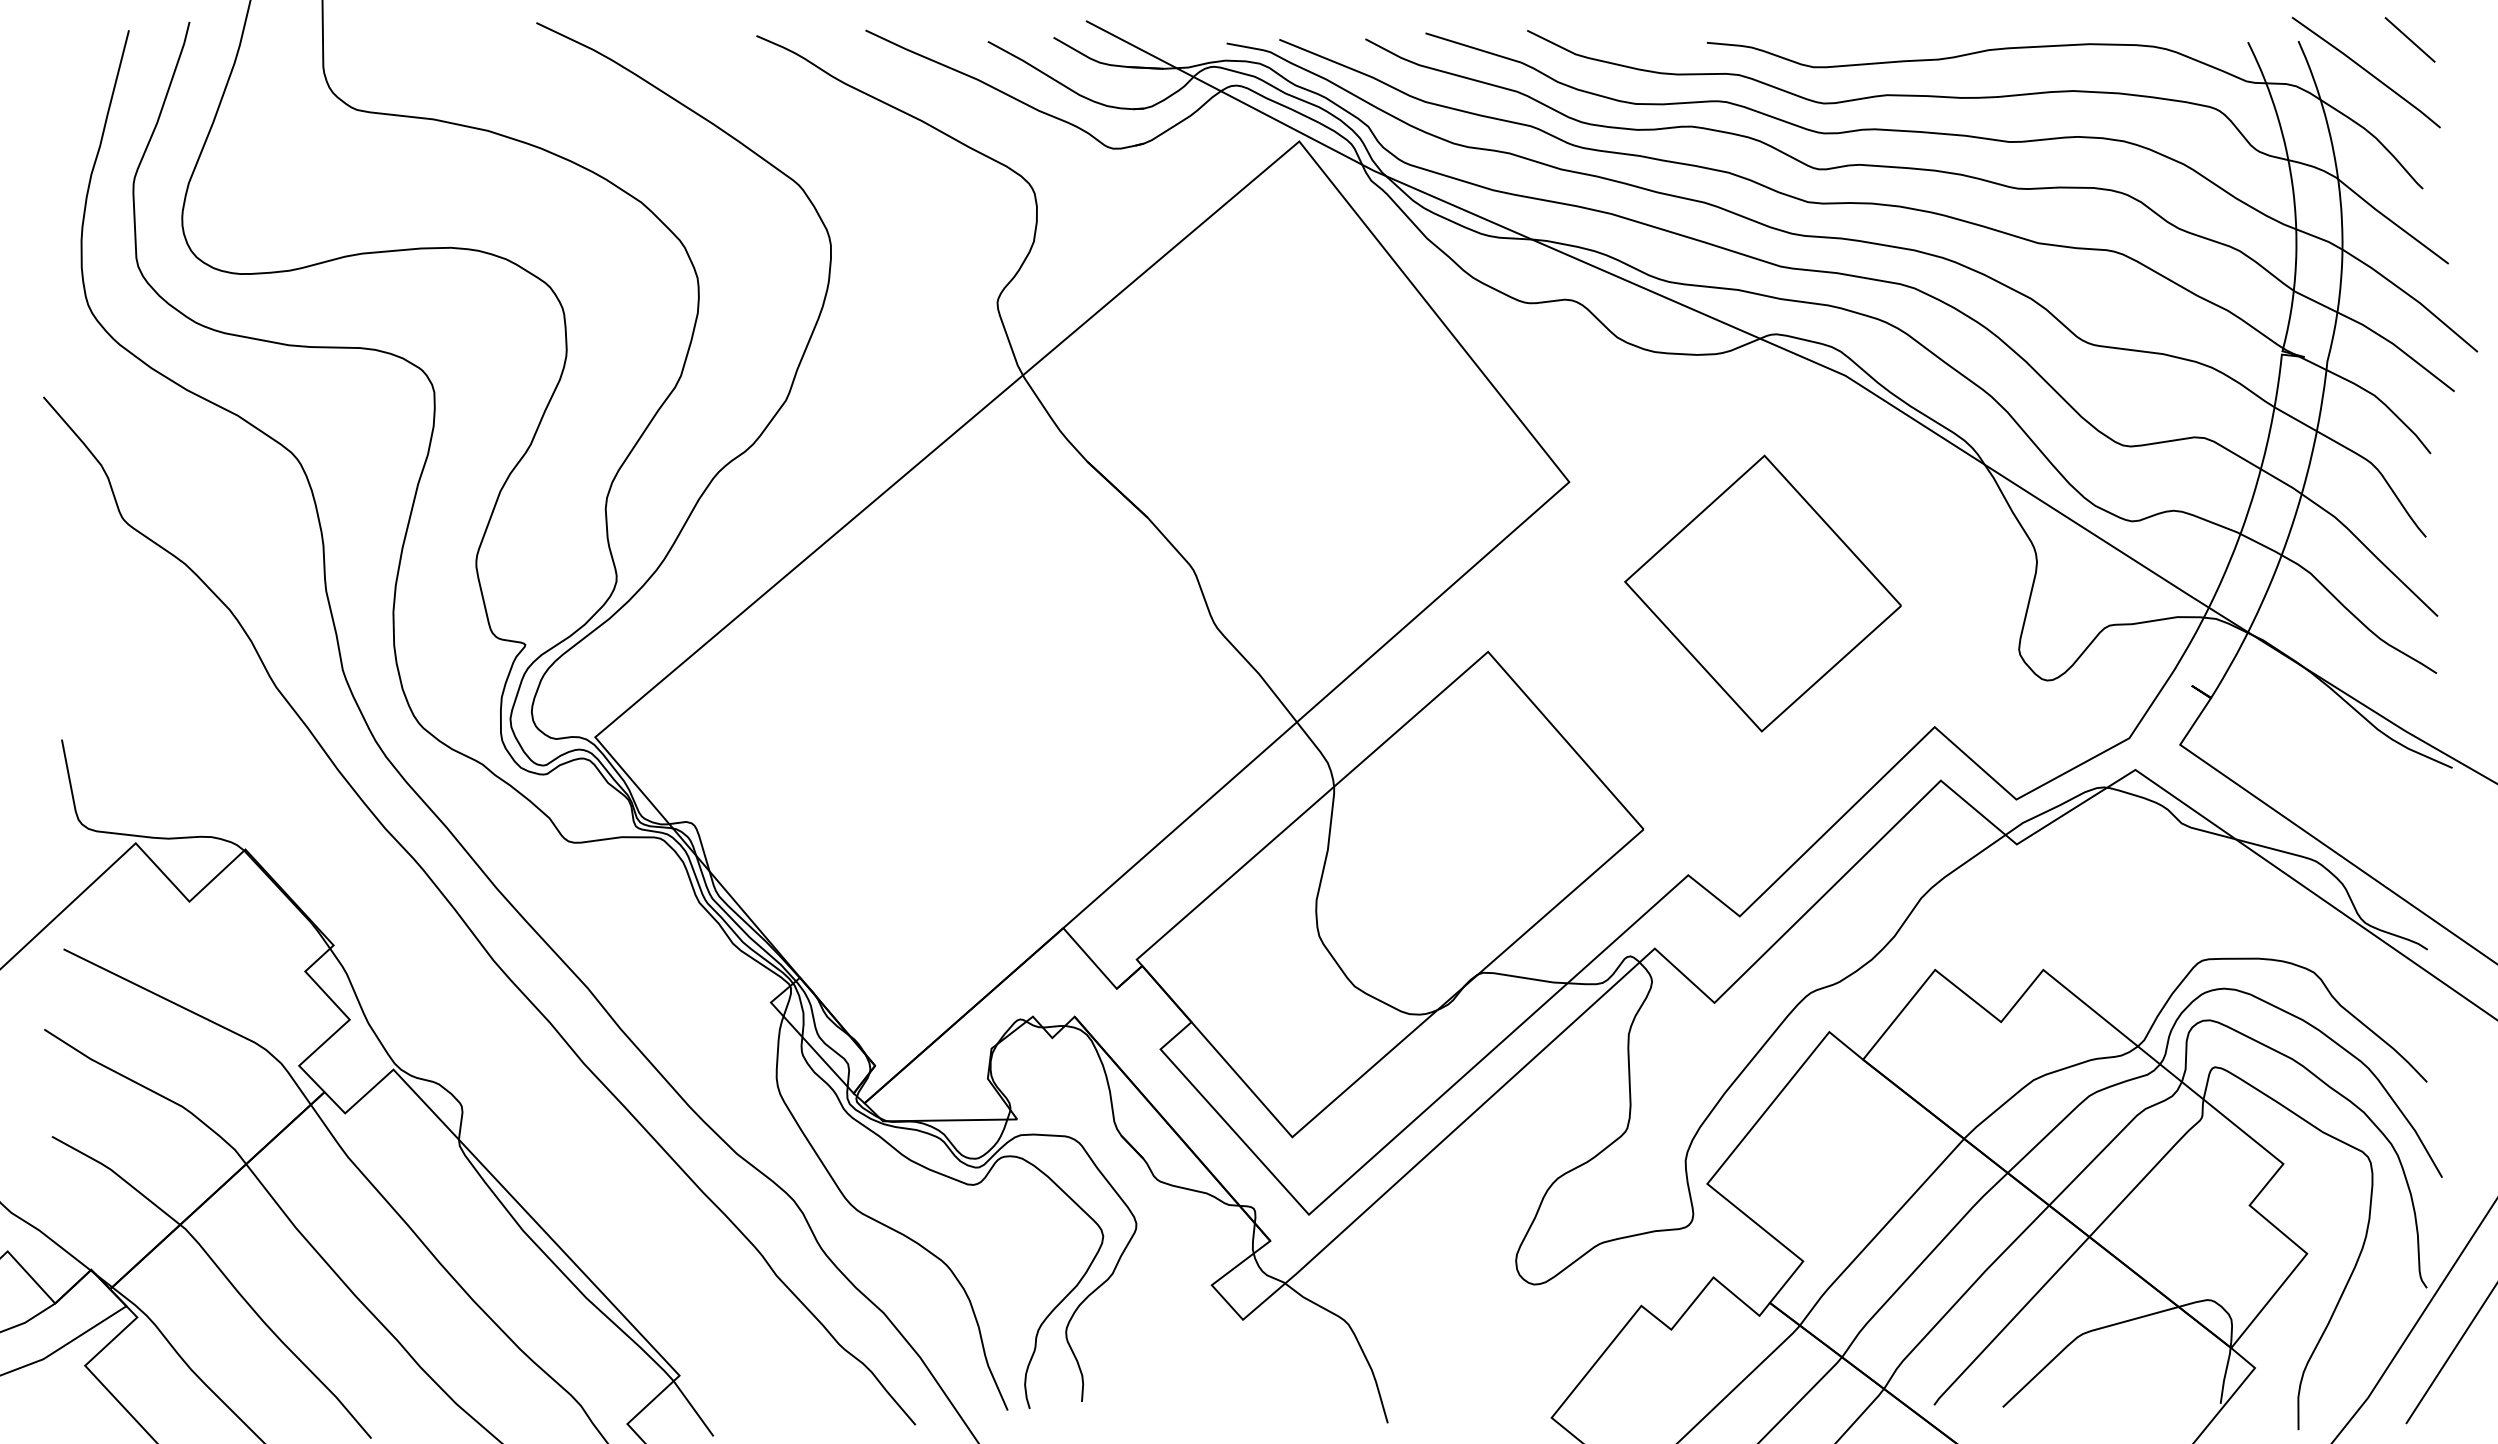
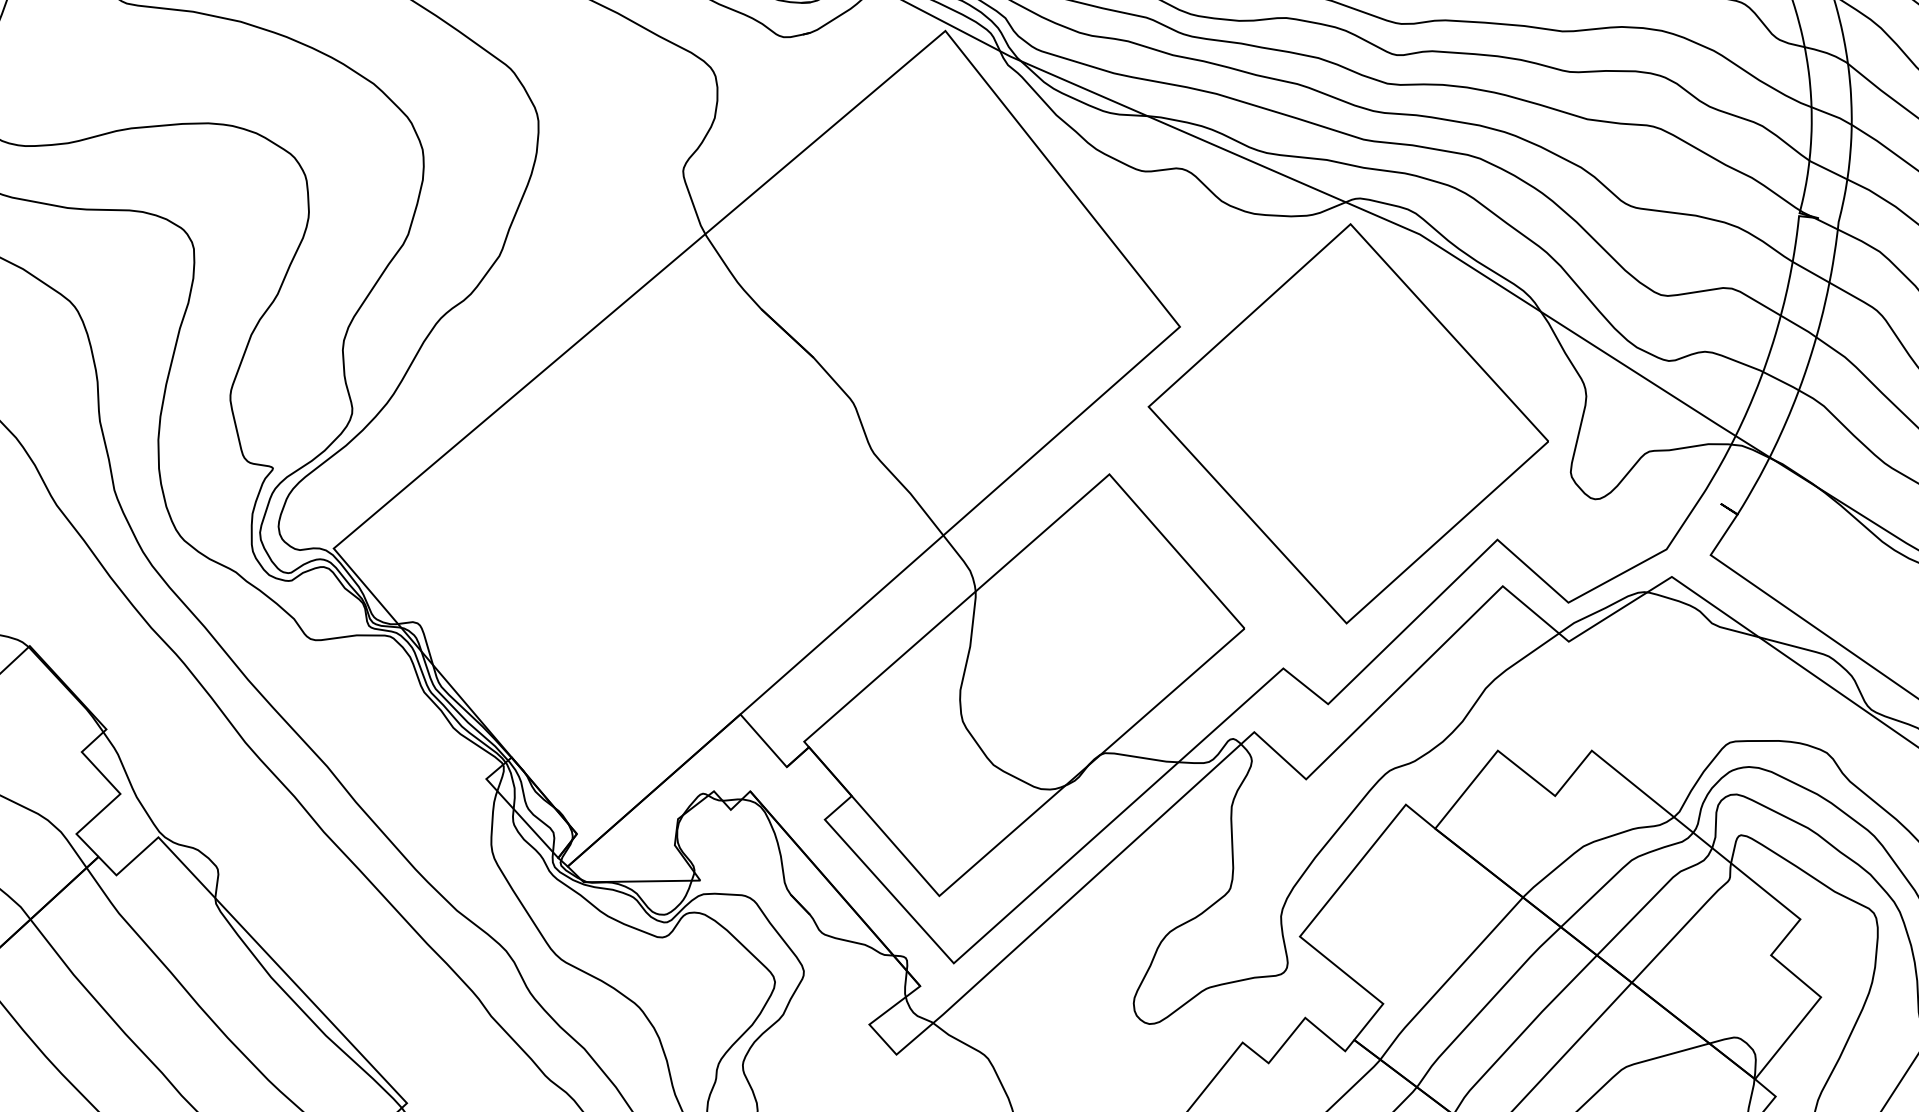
part: (1762, 593) -> (1347, 423), size x1.67

